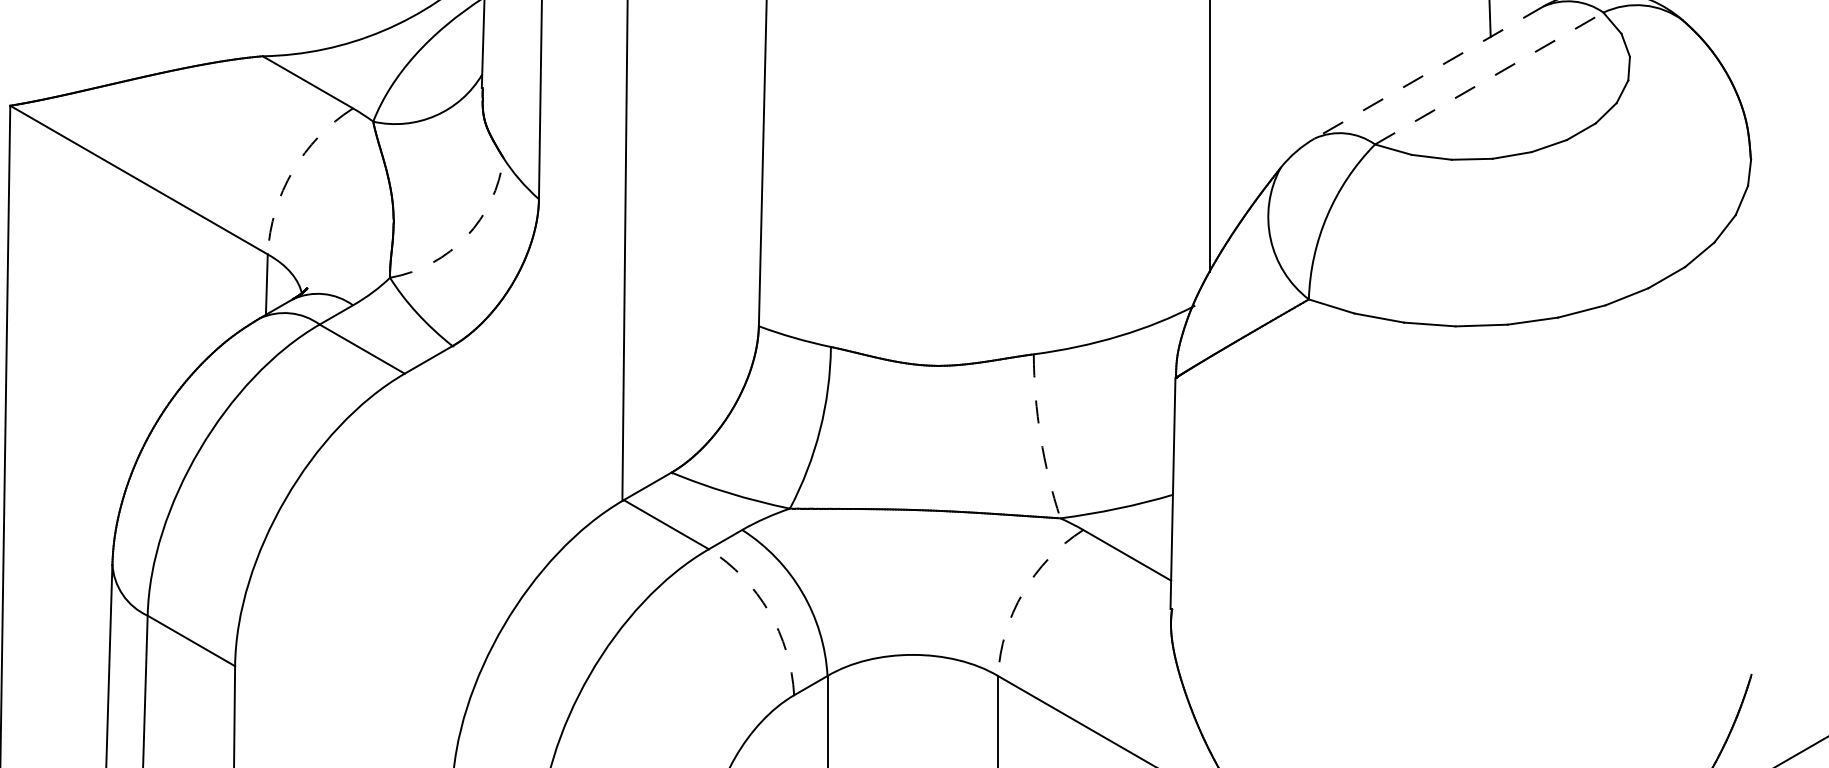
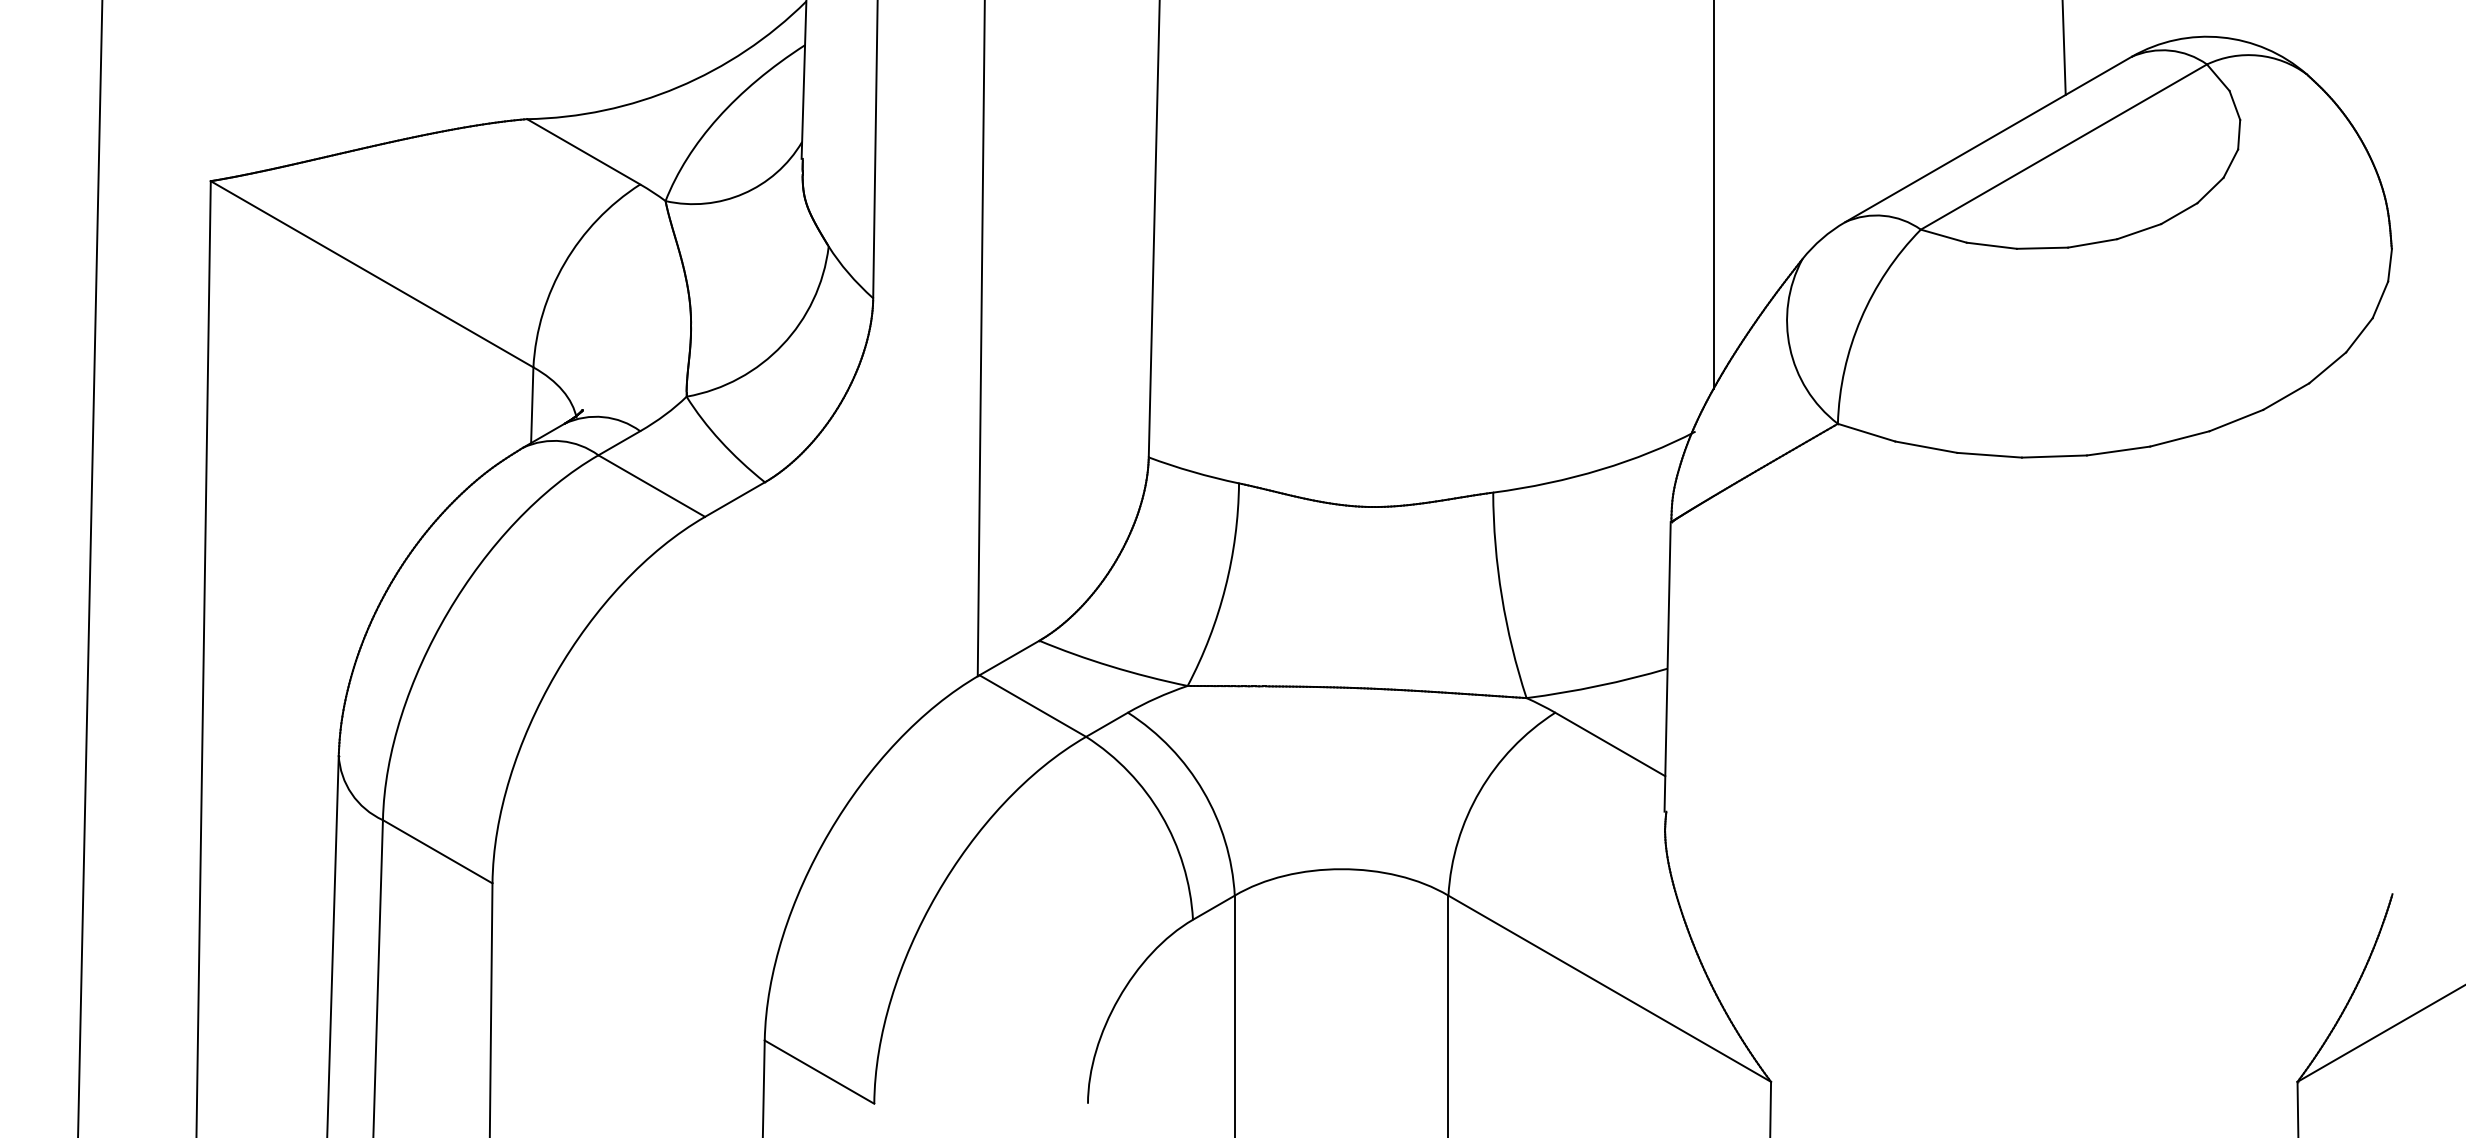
line: (1428, 72) -> (1987, 139), dashed -> solid
line: (1489, 78) -> (2064, 146), dashed -> solid
arc: (292, 171) -> (564, 263), dashed -> solid
arc: (466, 236) -> (782, 345), dashed -> solid
arc: (1040, 437) -> (1501, 596), dashed -> solid
arc: (1022, 592) -> (1479, 791), dashed -> solid
arc: (769, 612) -> (1161, 815), dashed -> solid

